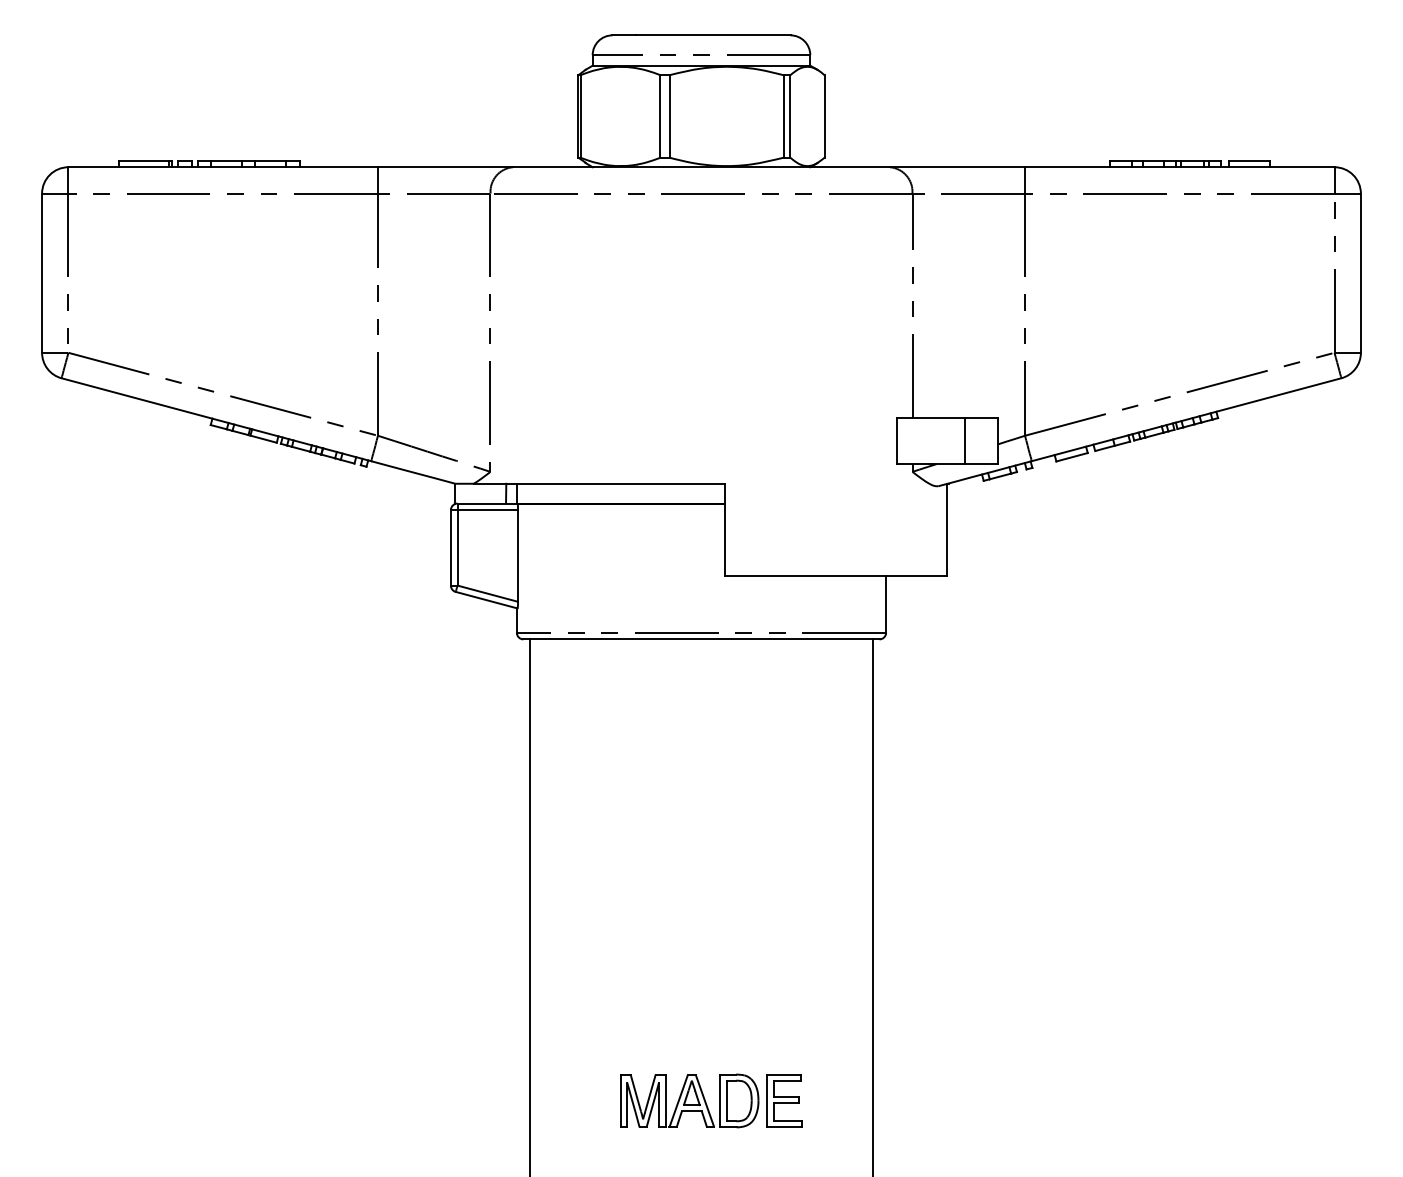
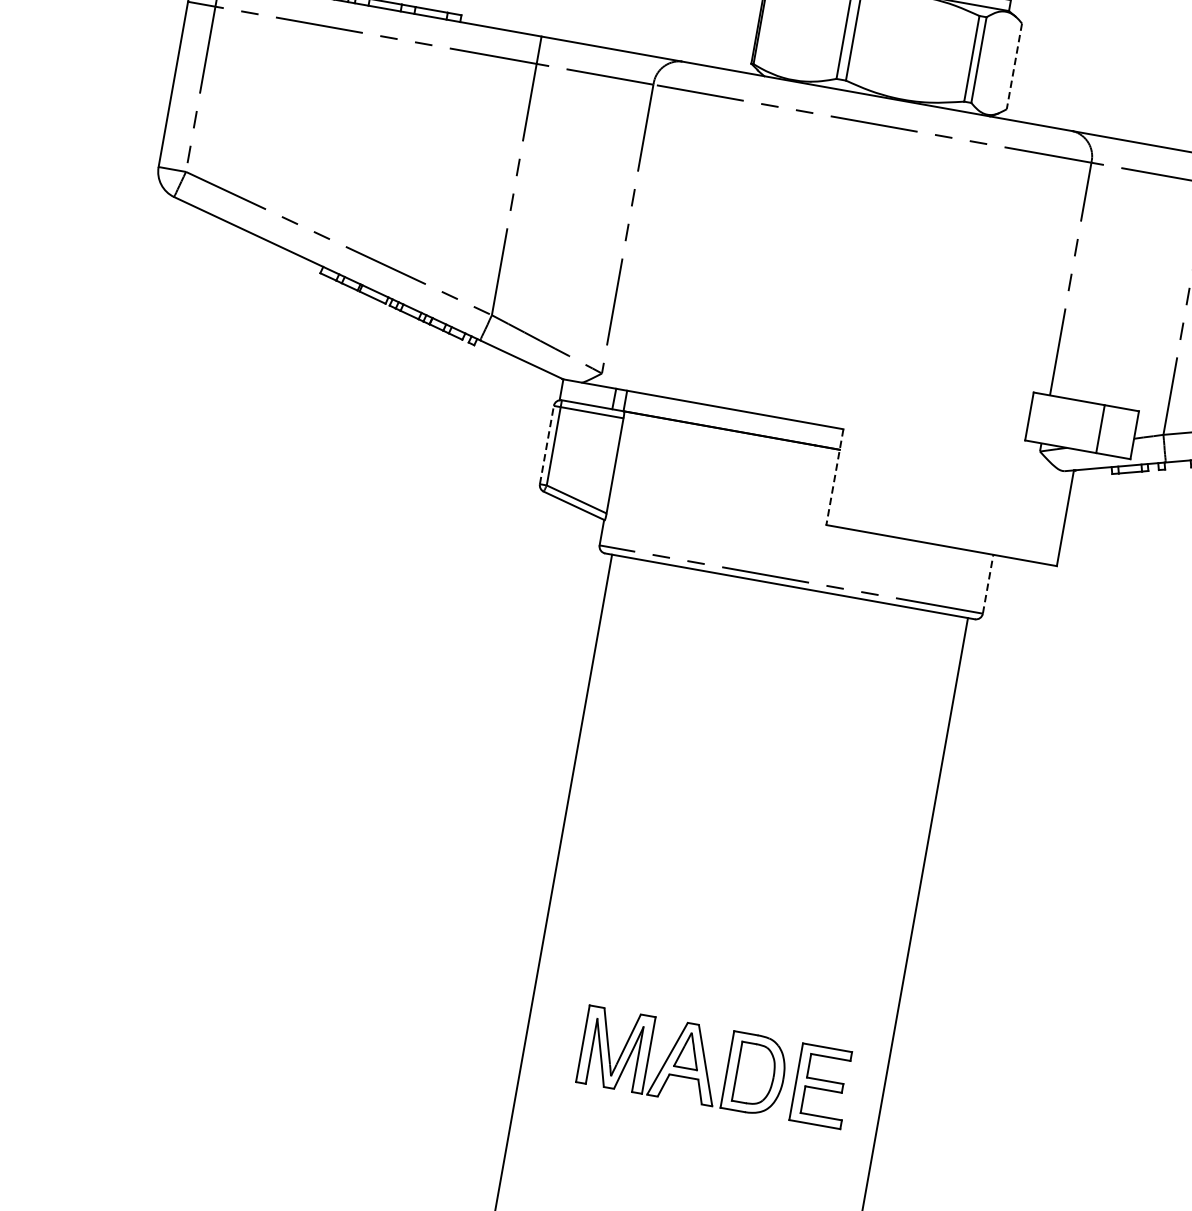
line: (824, 116) -> (1014, 66), solid -> dashed
line: (725, 530) -> (835, 477), solid -> dashed
line: (450, 547) -> (546, 444), solid -> dashed
line: (886, 603) -> (988, 583), solid -> dashed
part: (711, 1100) -> (715, 1066), size x1.4

